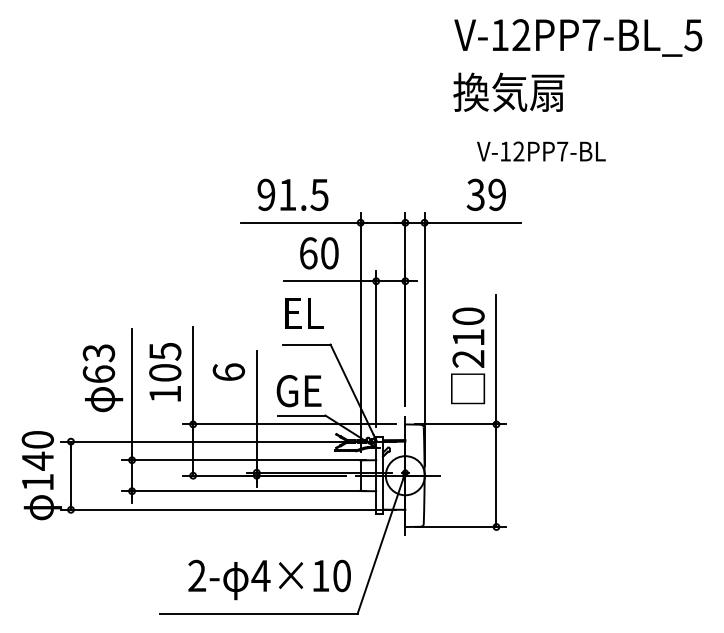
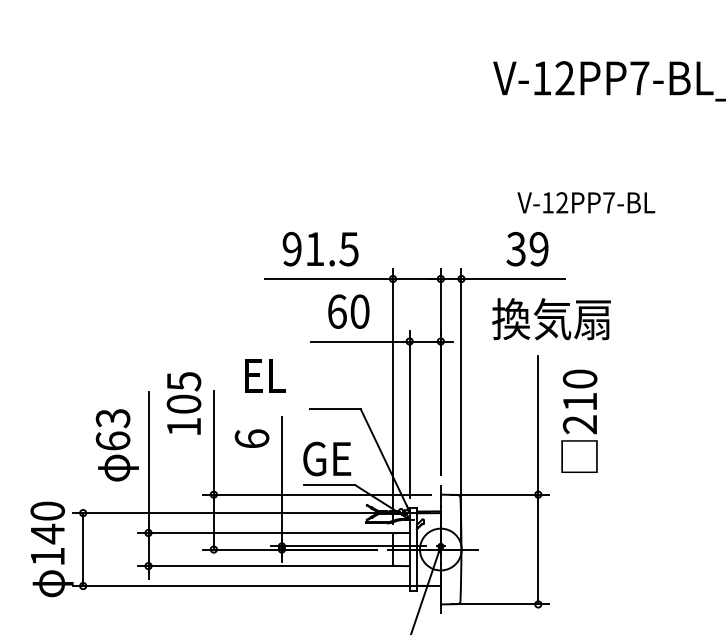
text: (508, 91) -> (551, 318), moved
text: (304, 313) -> (265, 376), moved
text: (468, 355) -> (580, 420), moved
text: (165, 372) -> (184, 403), moved

